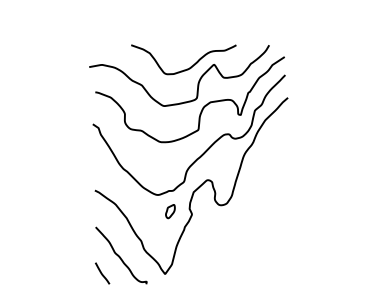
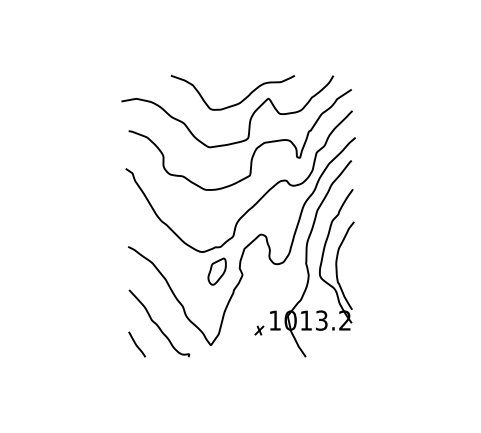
part: (244, 200) -> (304, 258), added
part: (169, 211) -> (216, 271), size x1.67

